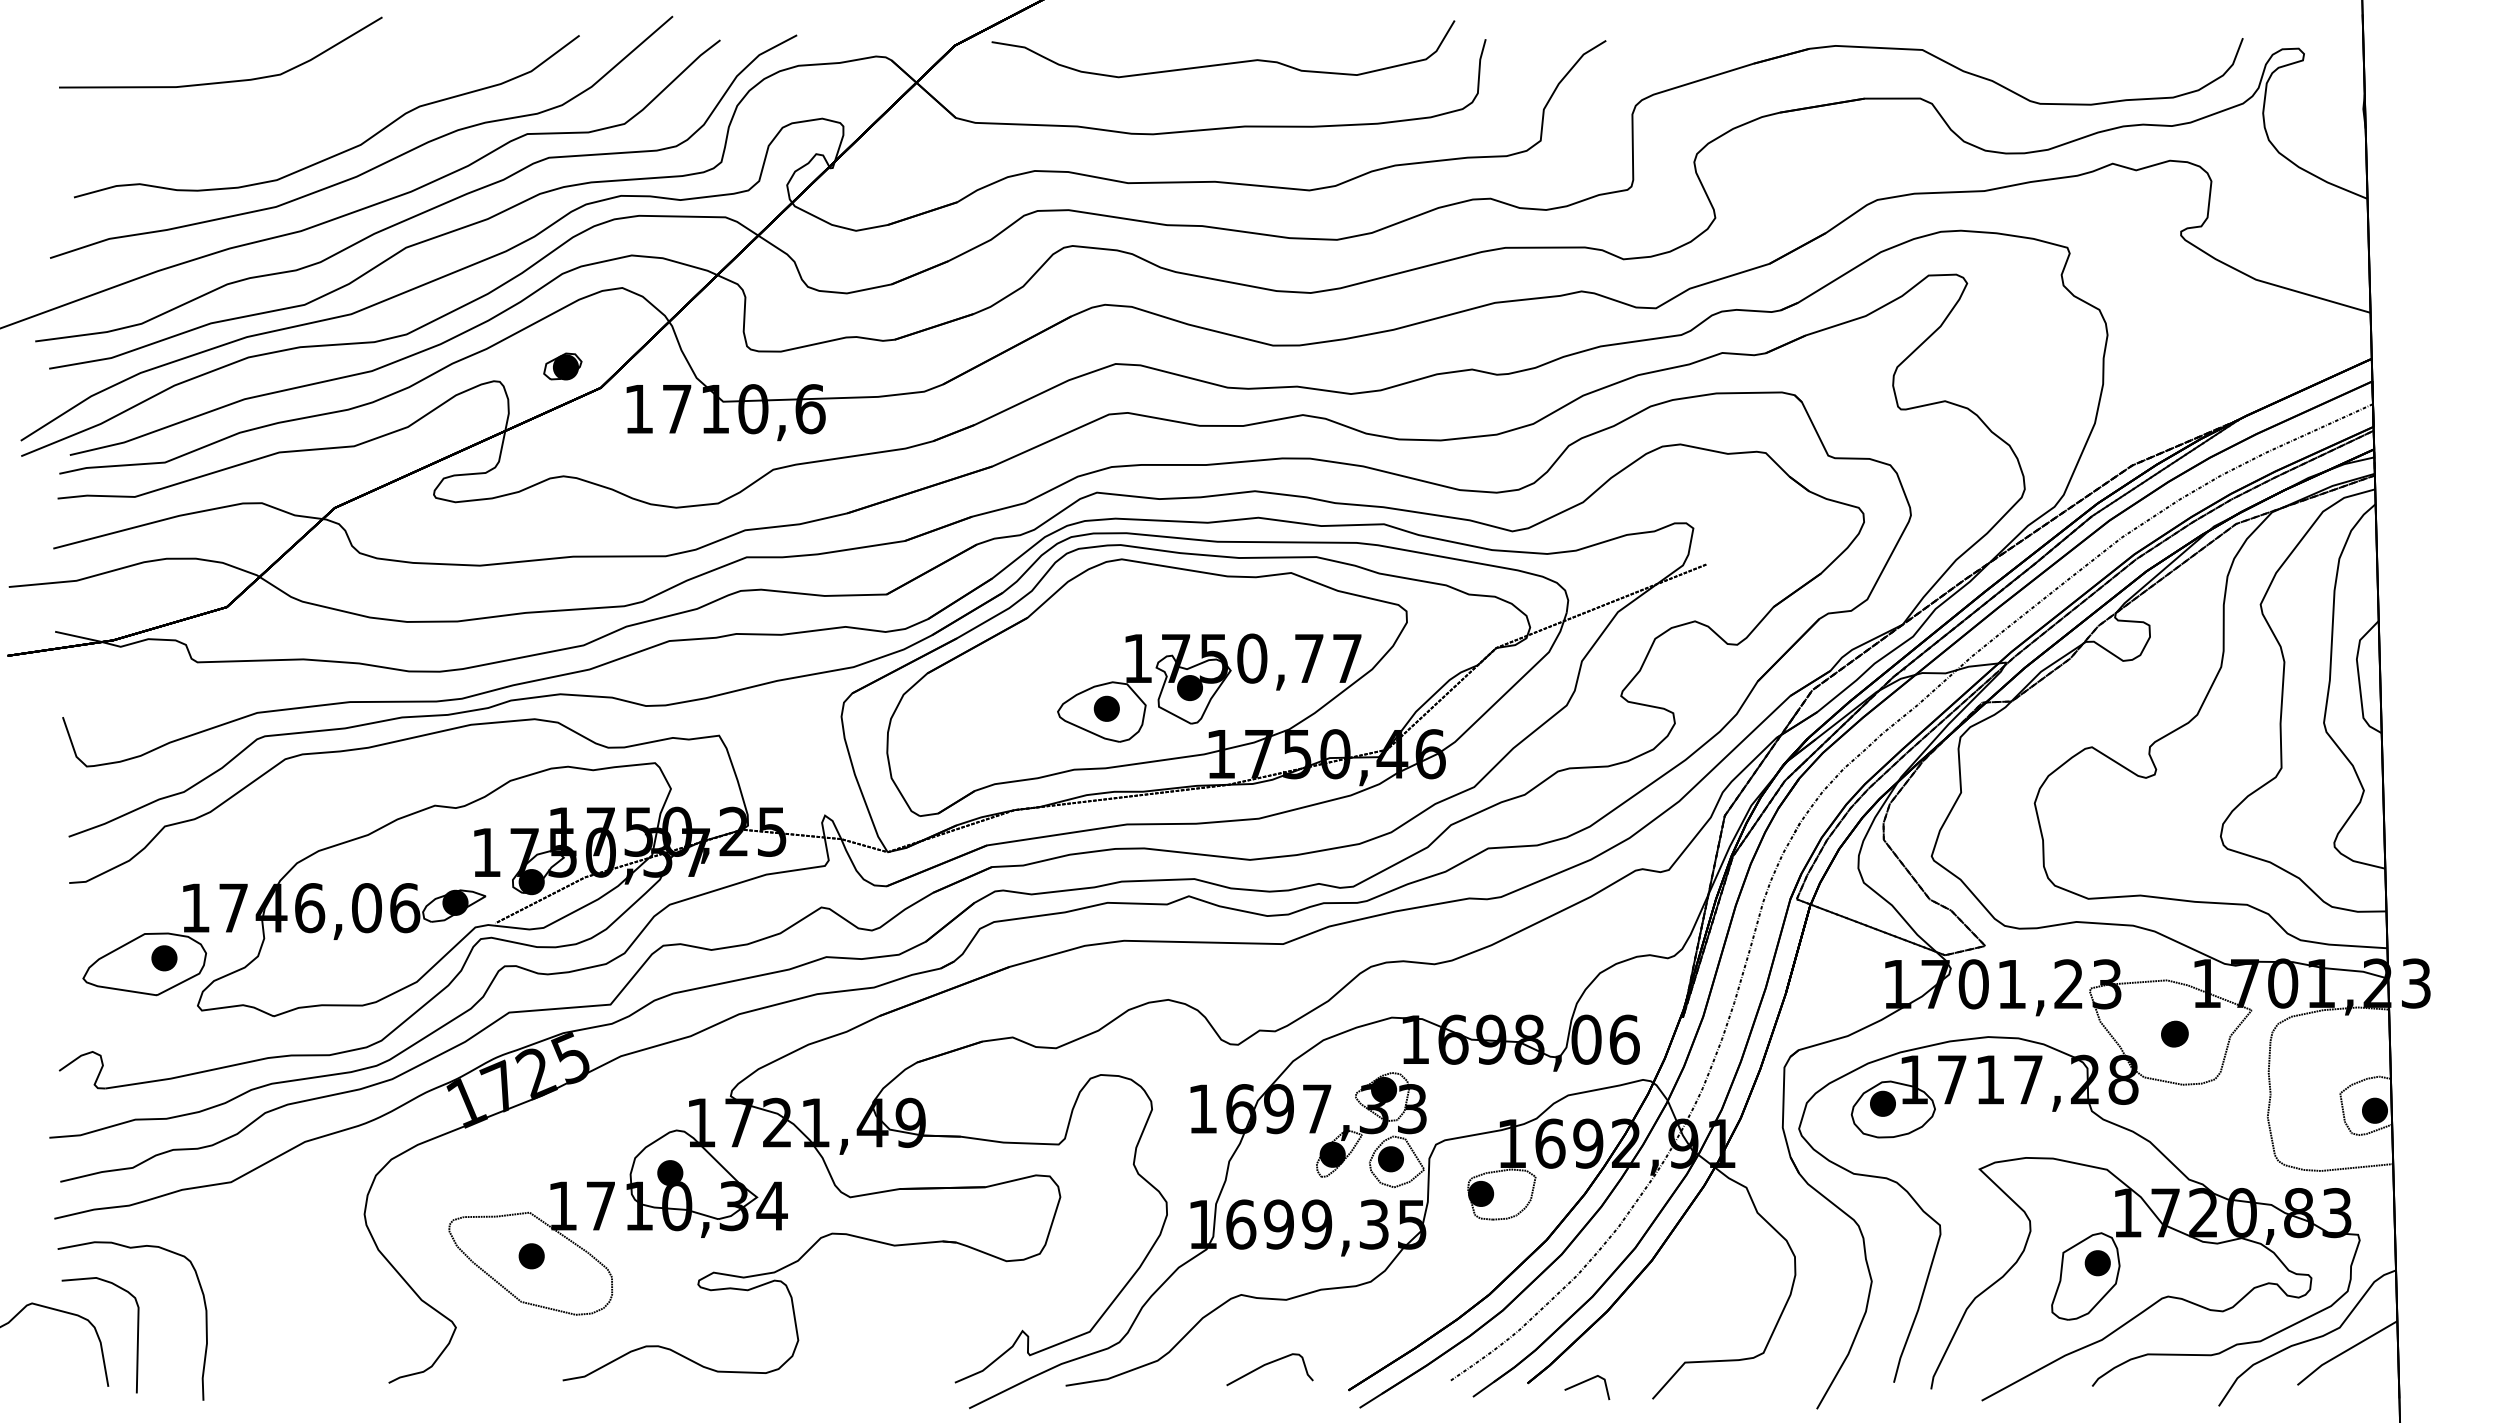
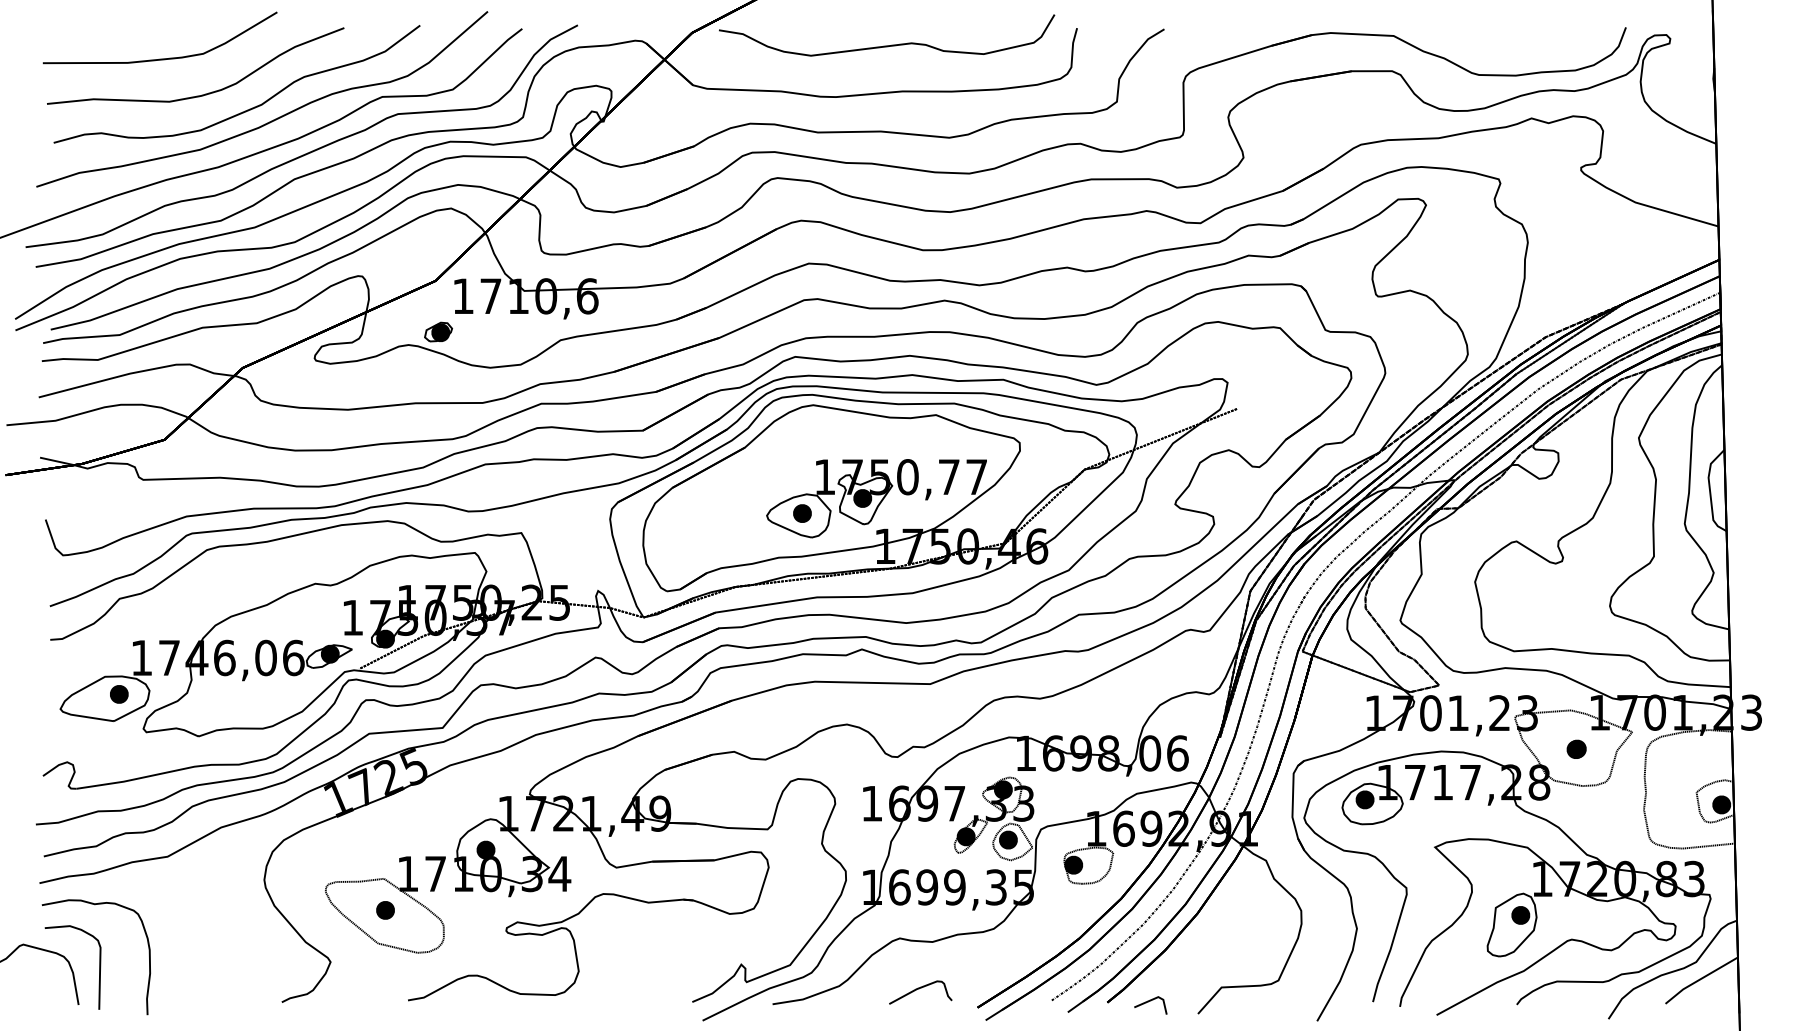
curve: (280, 130) -> (203, 94), added
part: (562, 366) -> (438, 332), moved

